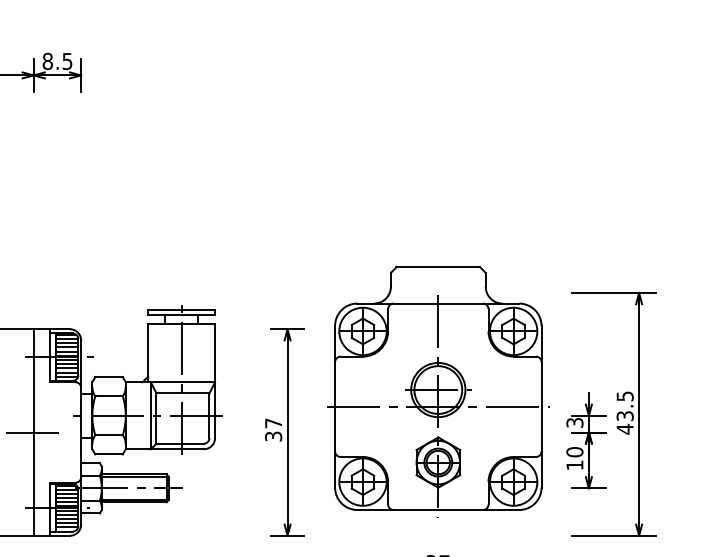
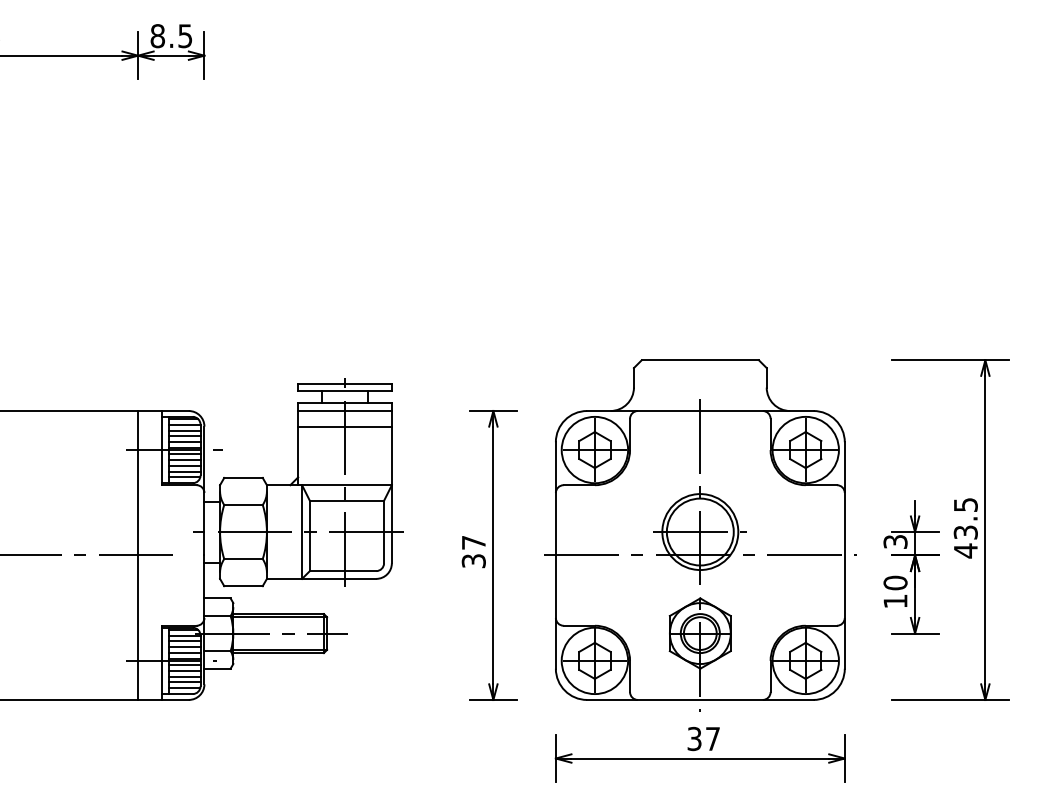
line: (181, 329) -> (344, 411), added
line: (181, 340) -> (344, 426), added
part: (438, 392) -> (700, 535), moved

